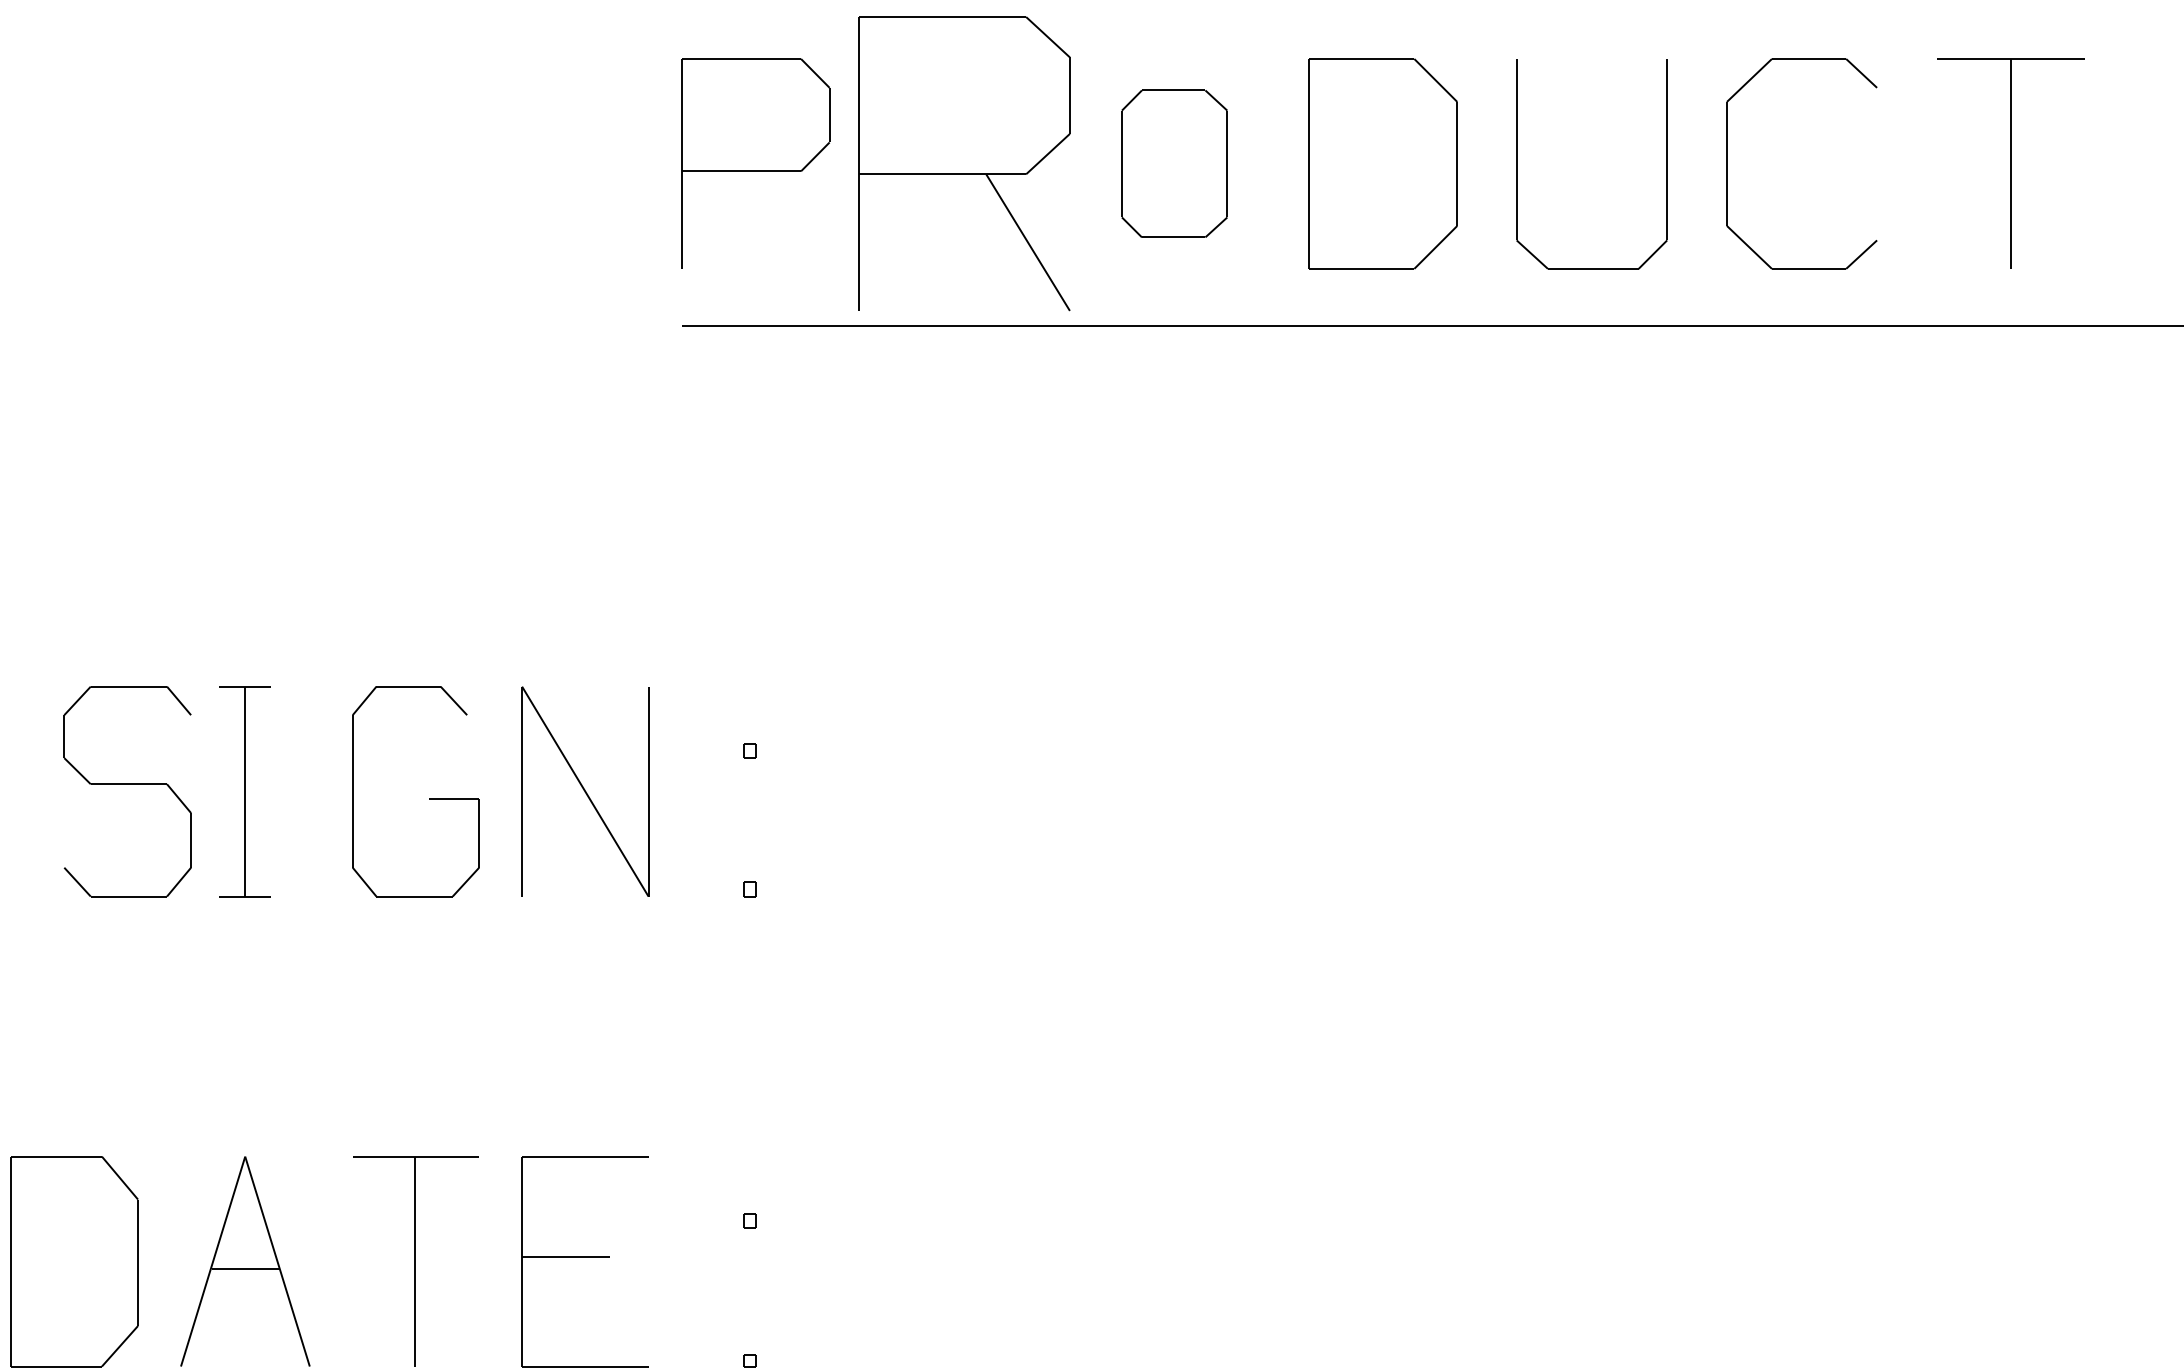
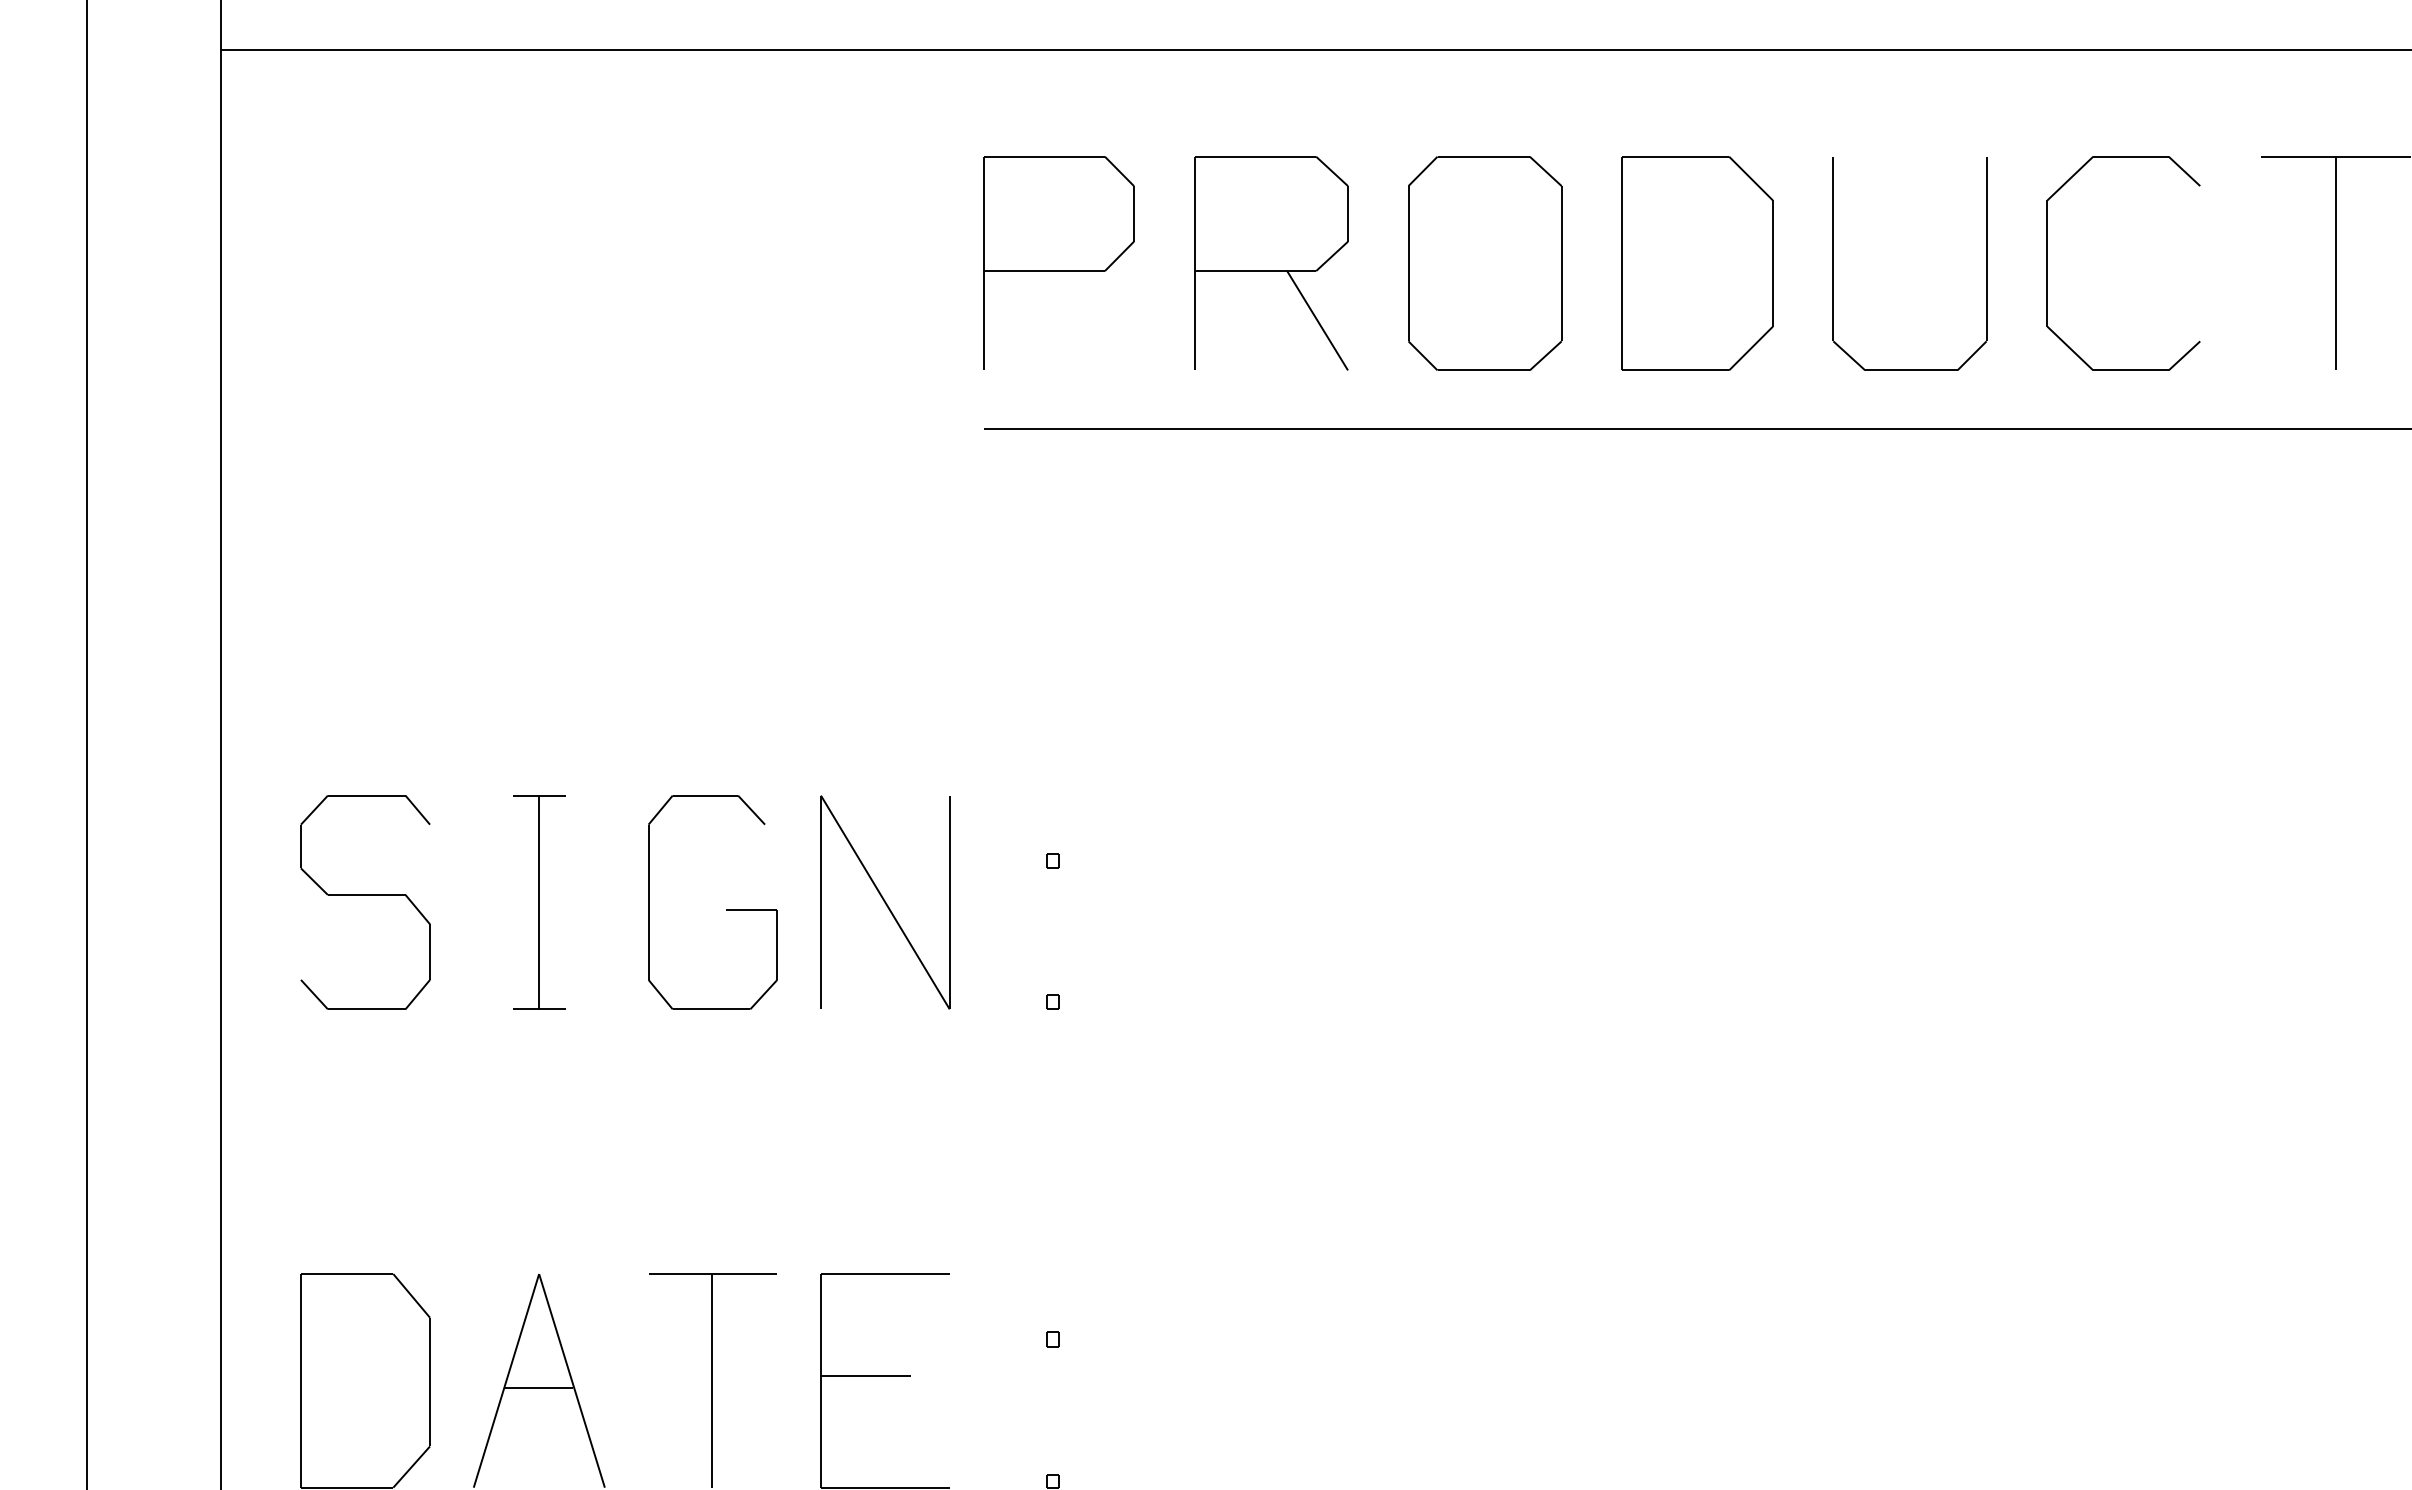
part: (964, 163) -> (1271, 263), size x0.71
part: (1174, 163) -> (1485, 263), size x1.43
part: (127, 784) -> (365, 895), moved

